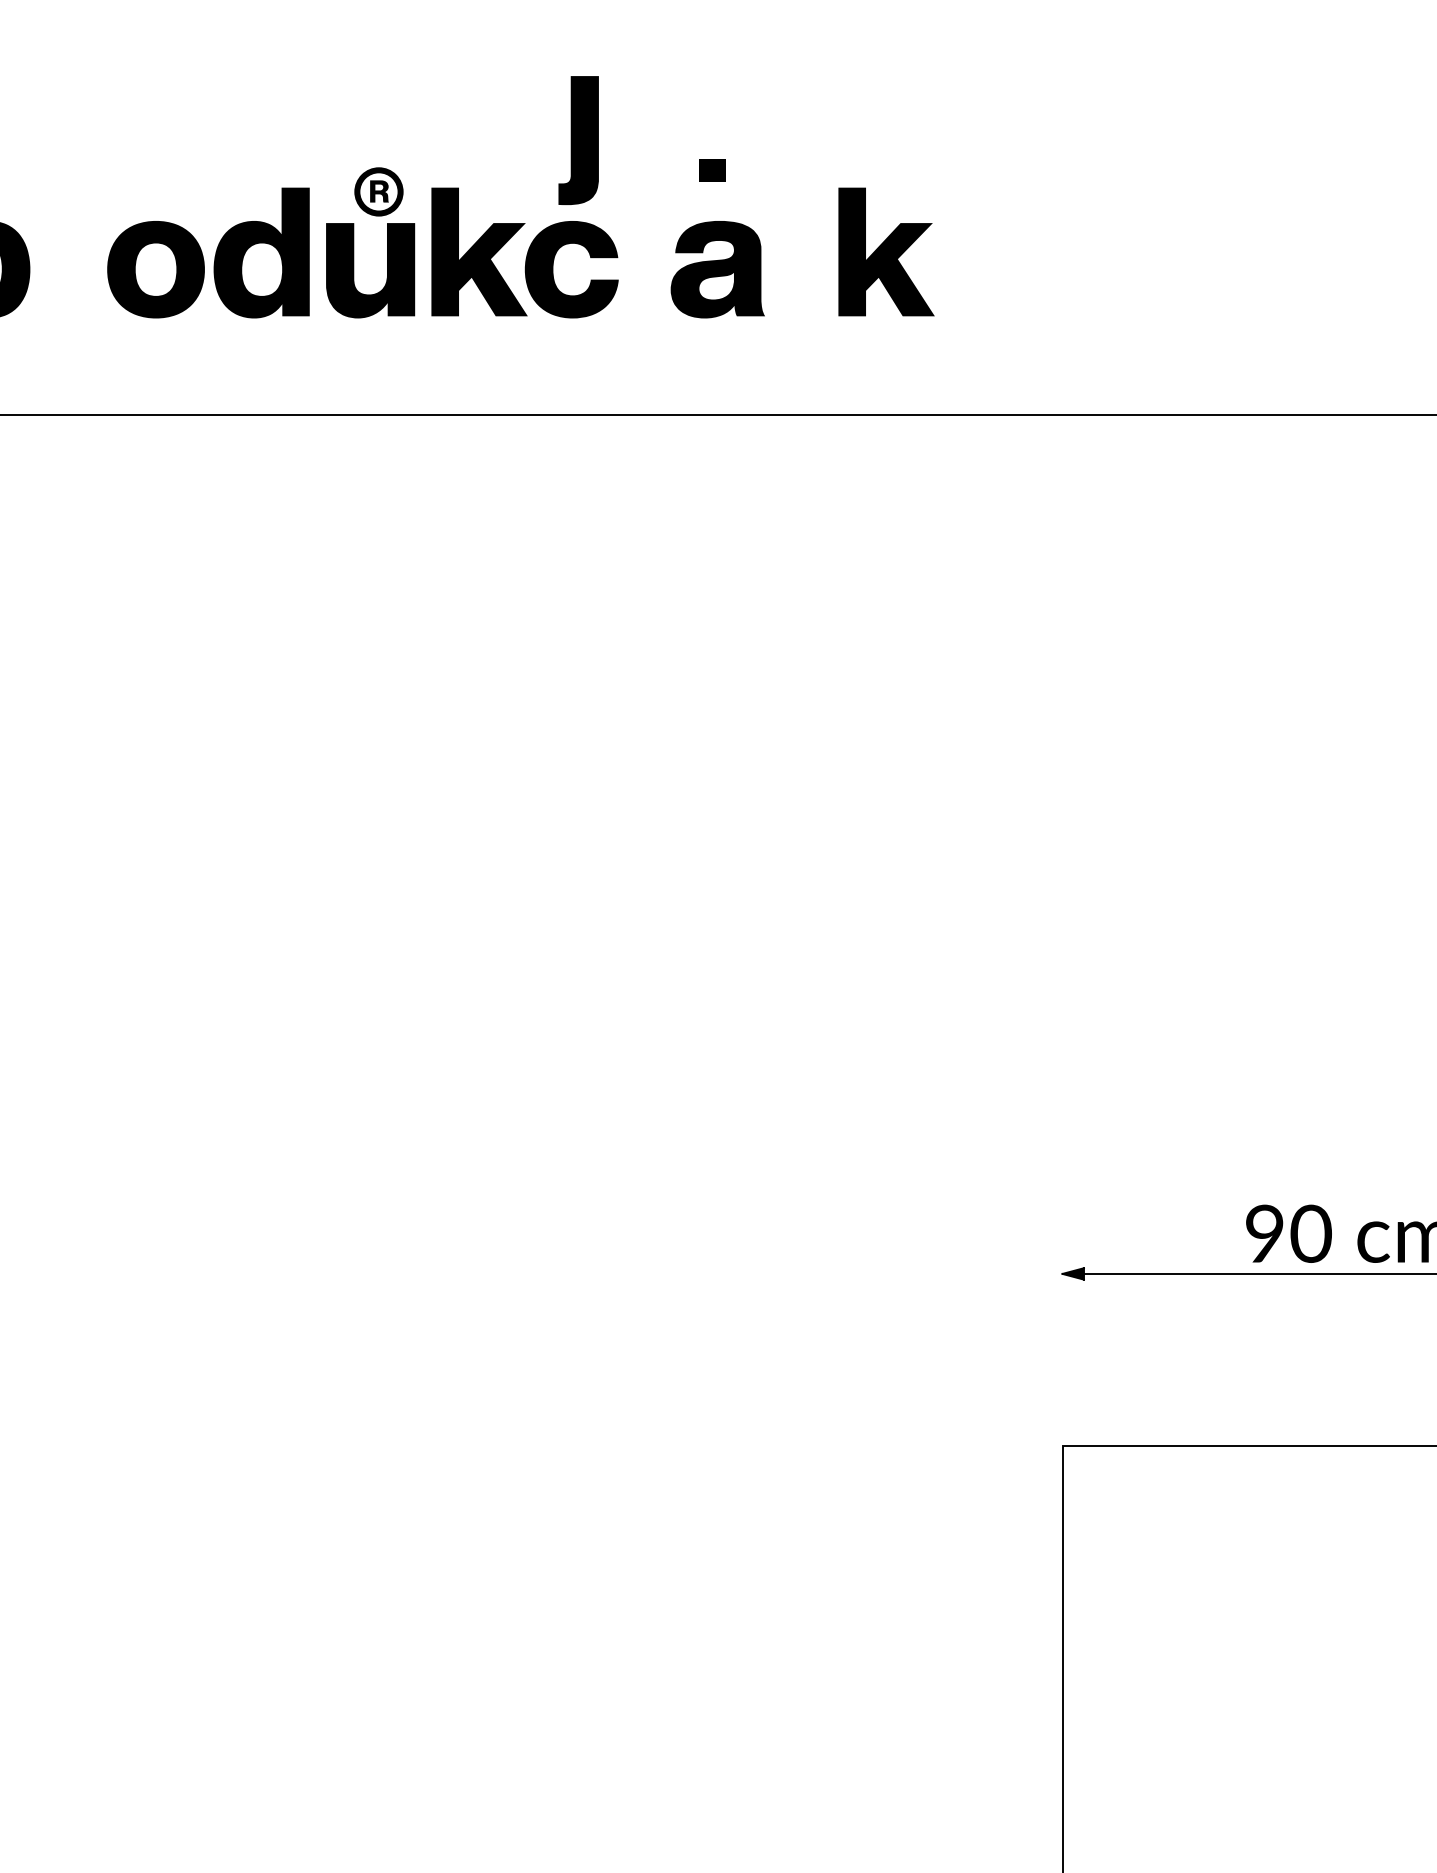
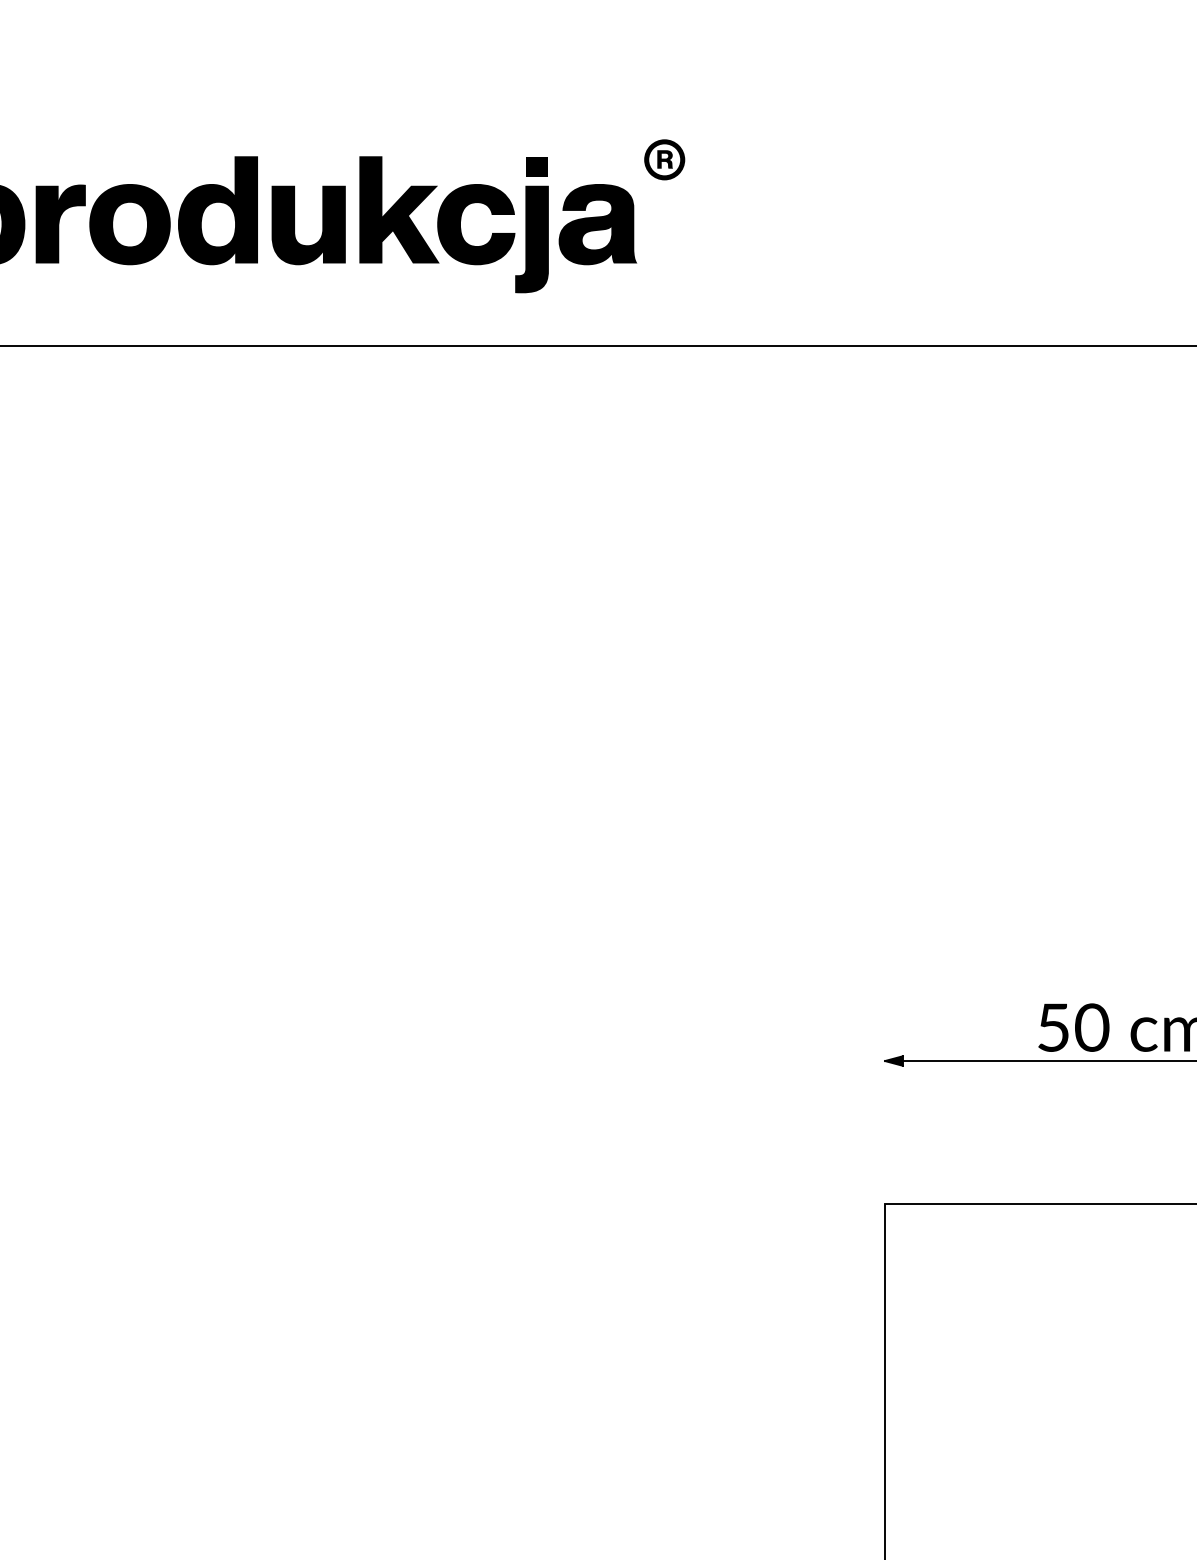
part: (578, 140) -> (531, 239), moved
part: (712, 170) -> (536, 166), moved
part: (378, 191) -> (664, 159), moved
part: (886, 251) -> (738, 209), removed
fill: (72, 268) -> (60, 223), added
text: (1264, 1233) -> (1053, 1027), 90 -> 50

